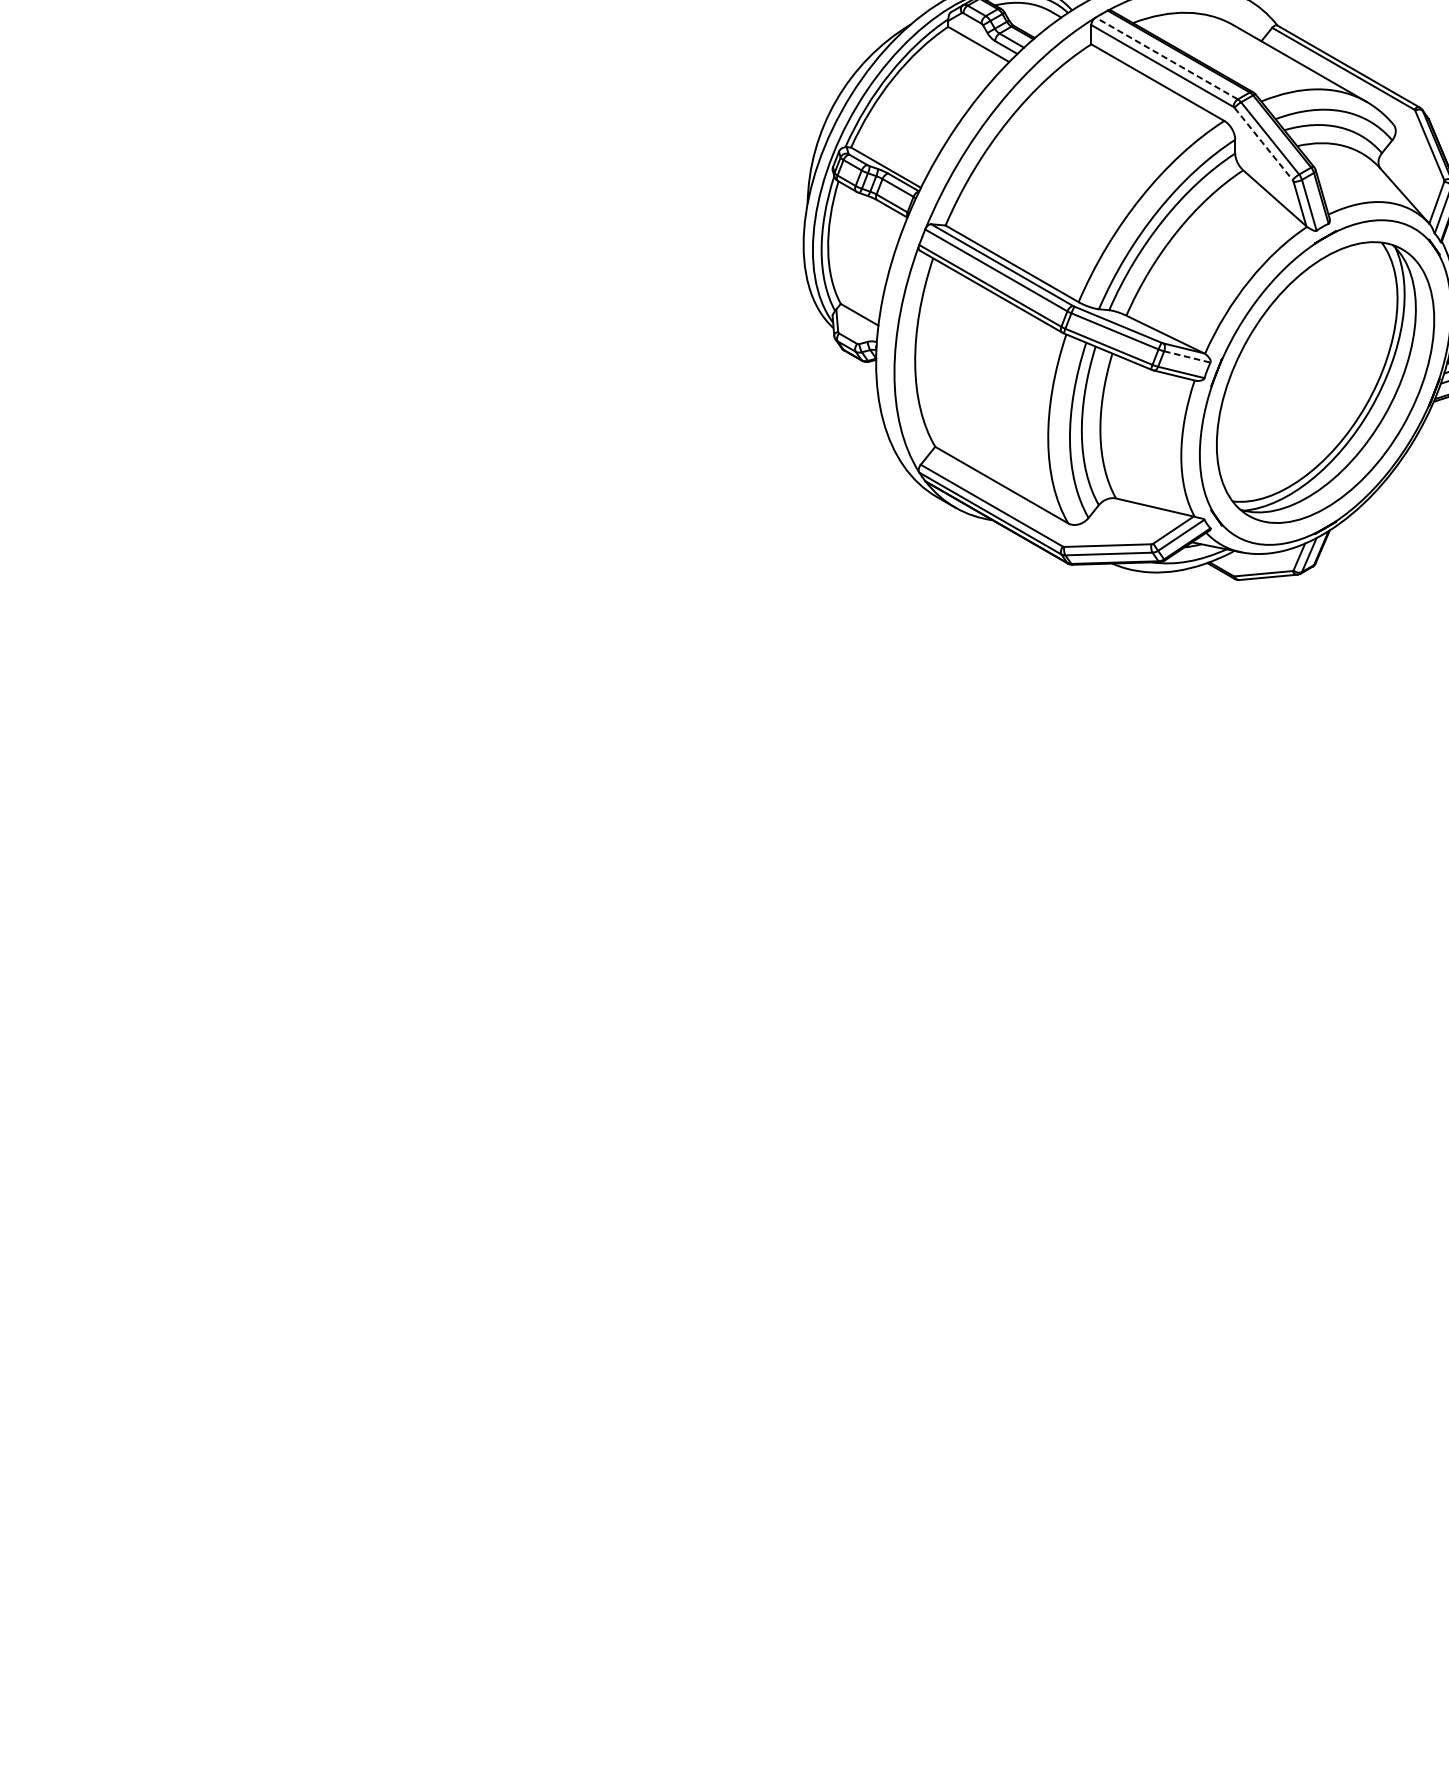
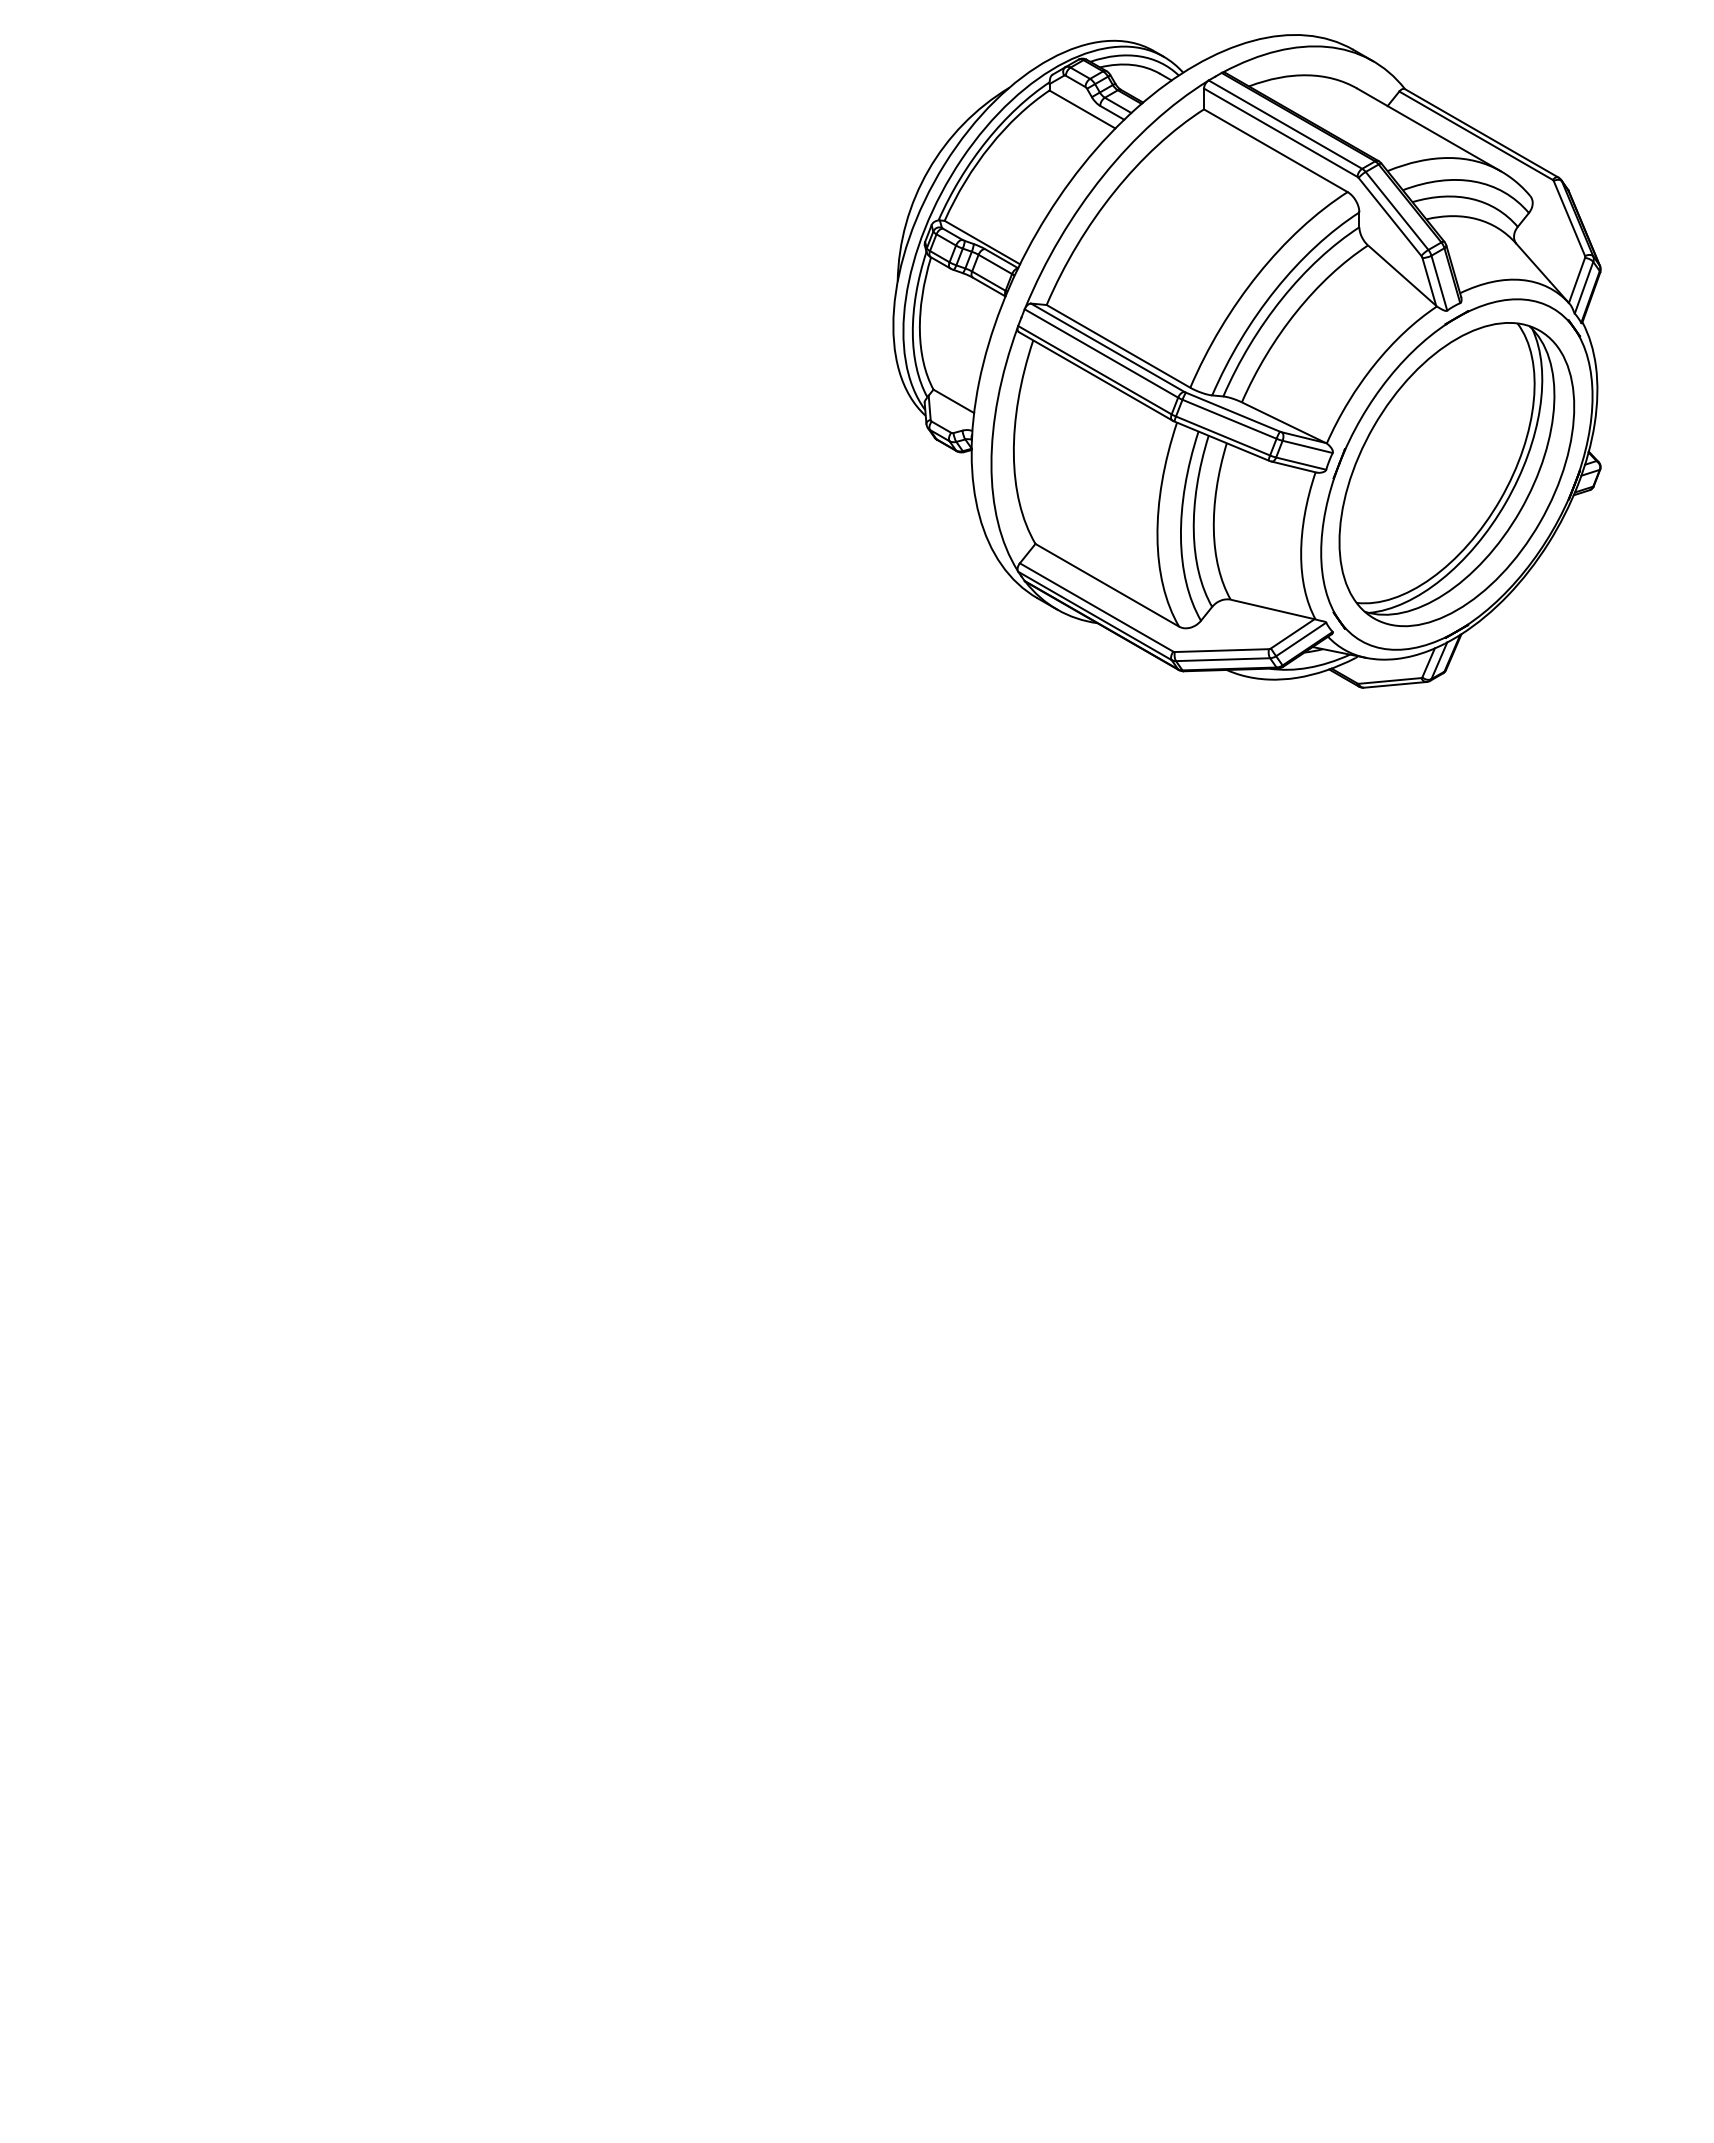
line: (1166, 58) -> (1285, 124), dashed -> solid
line: (1264, 144) -> (1390, 217), dashed -> solid
line: (1187, 356) -> (1307, 446), dashed -> solid

